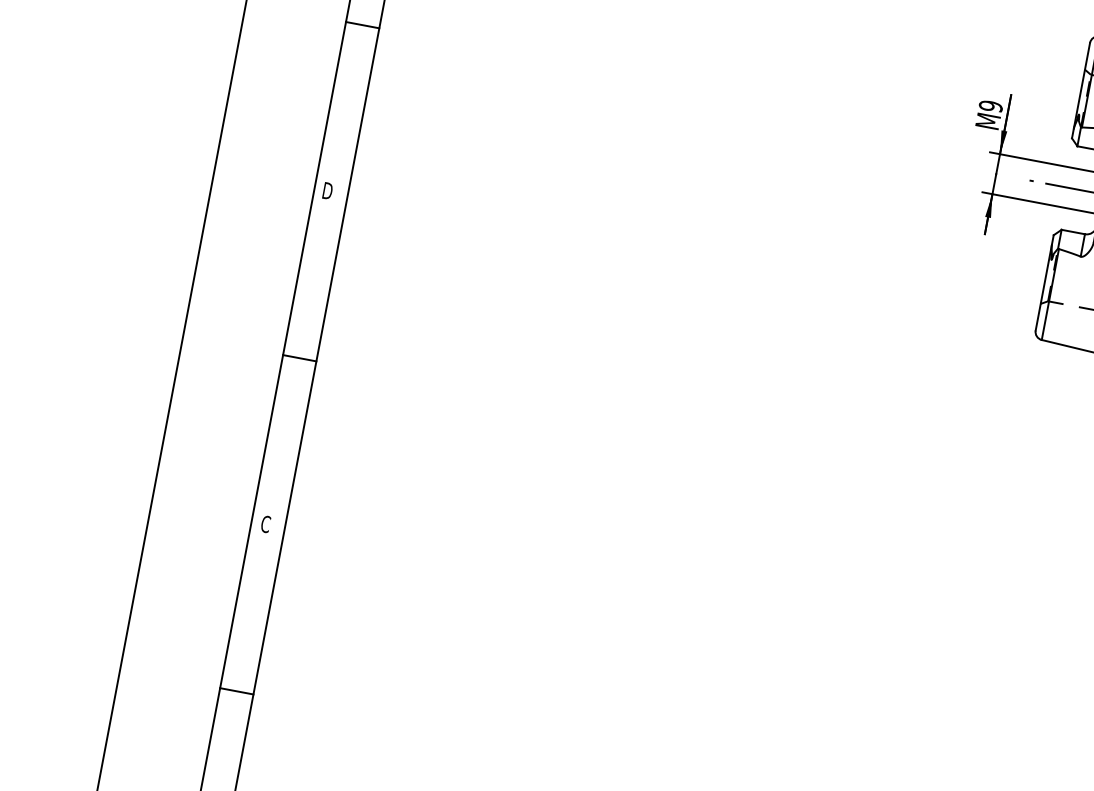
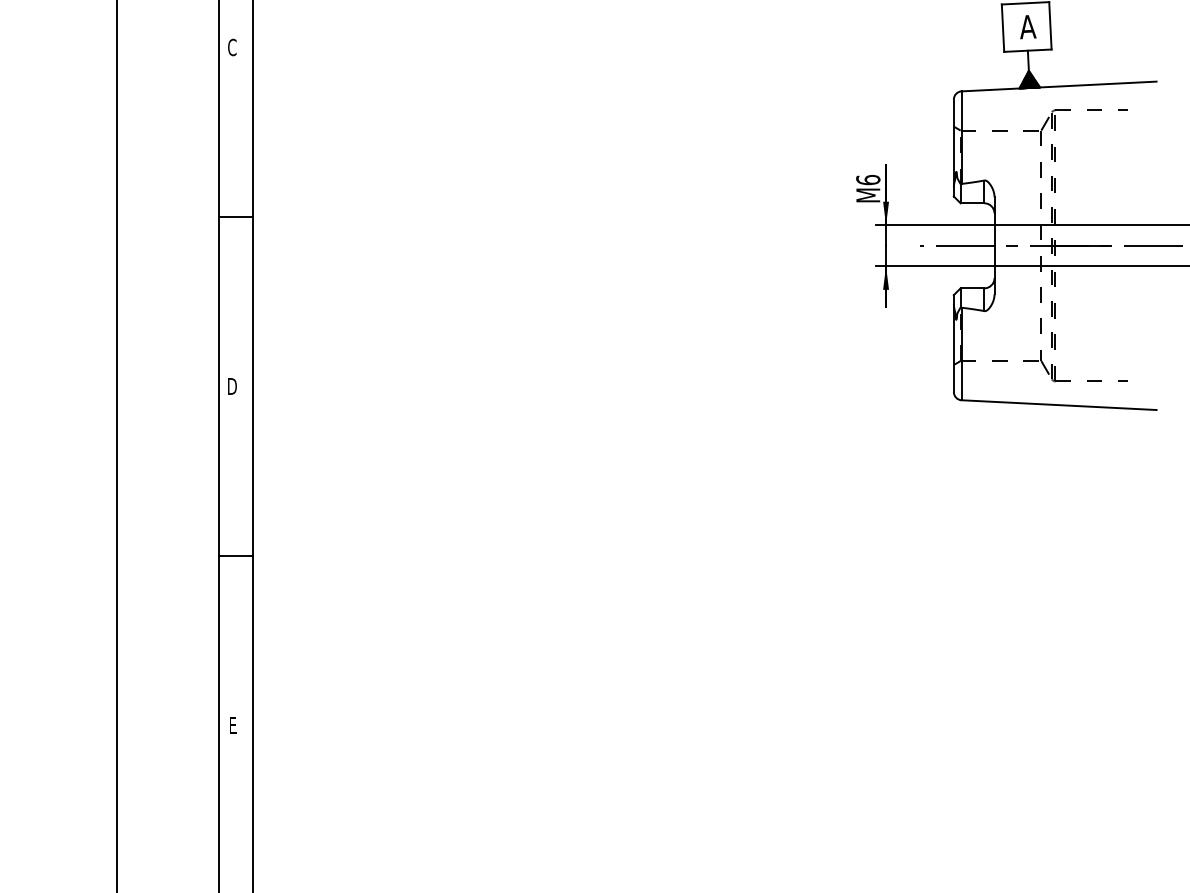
text: (991, 105) -> (868, 179), M9 -> M6
text: (265, 524) -> (233, 725), C -> E

